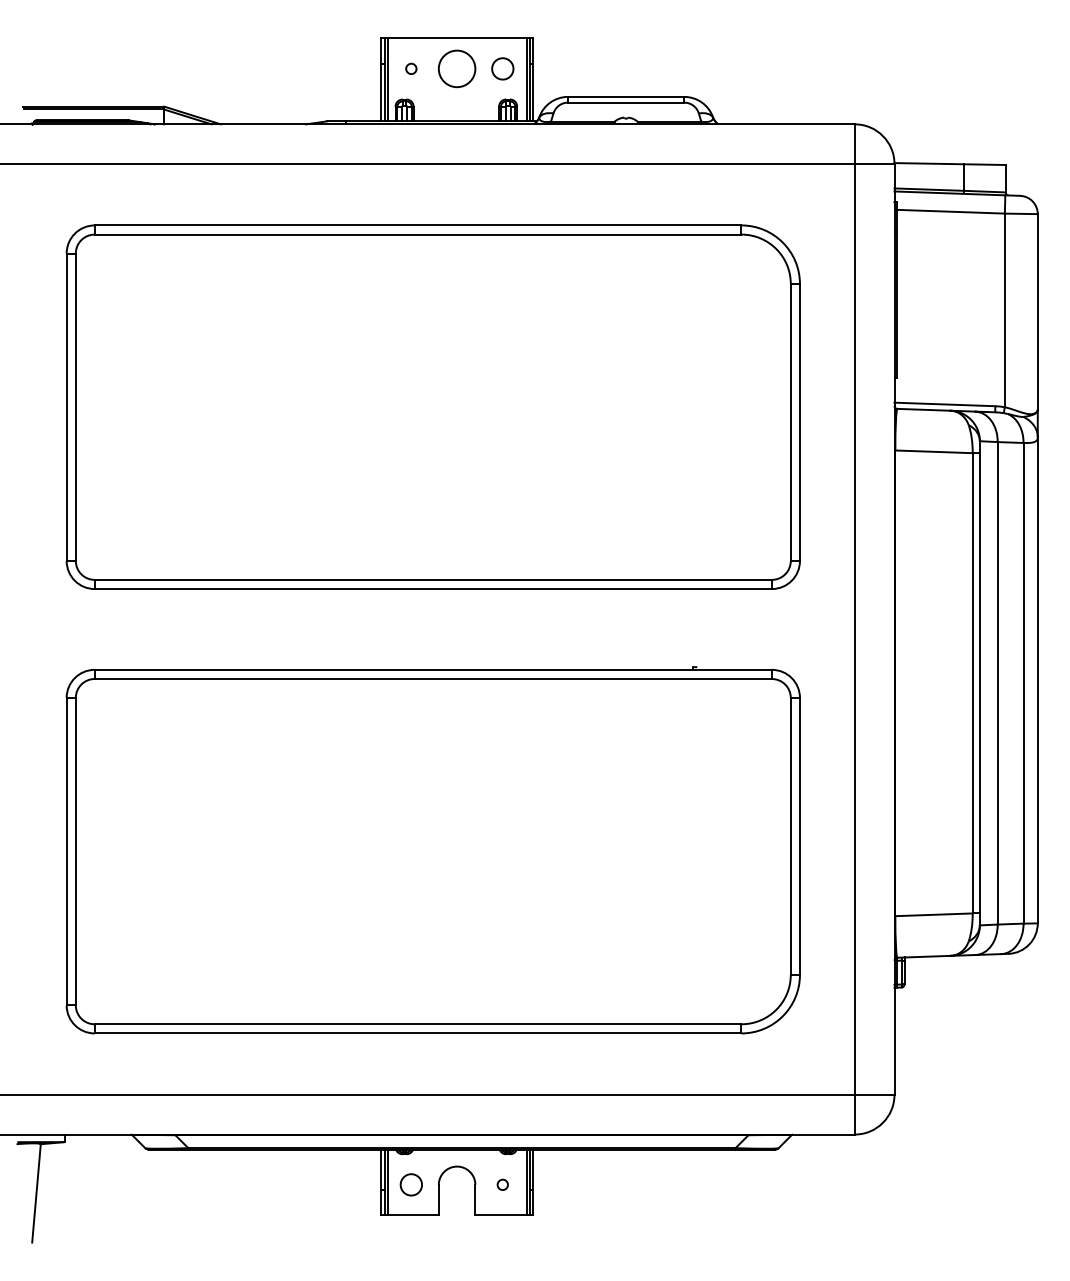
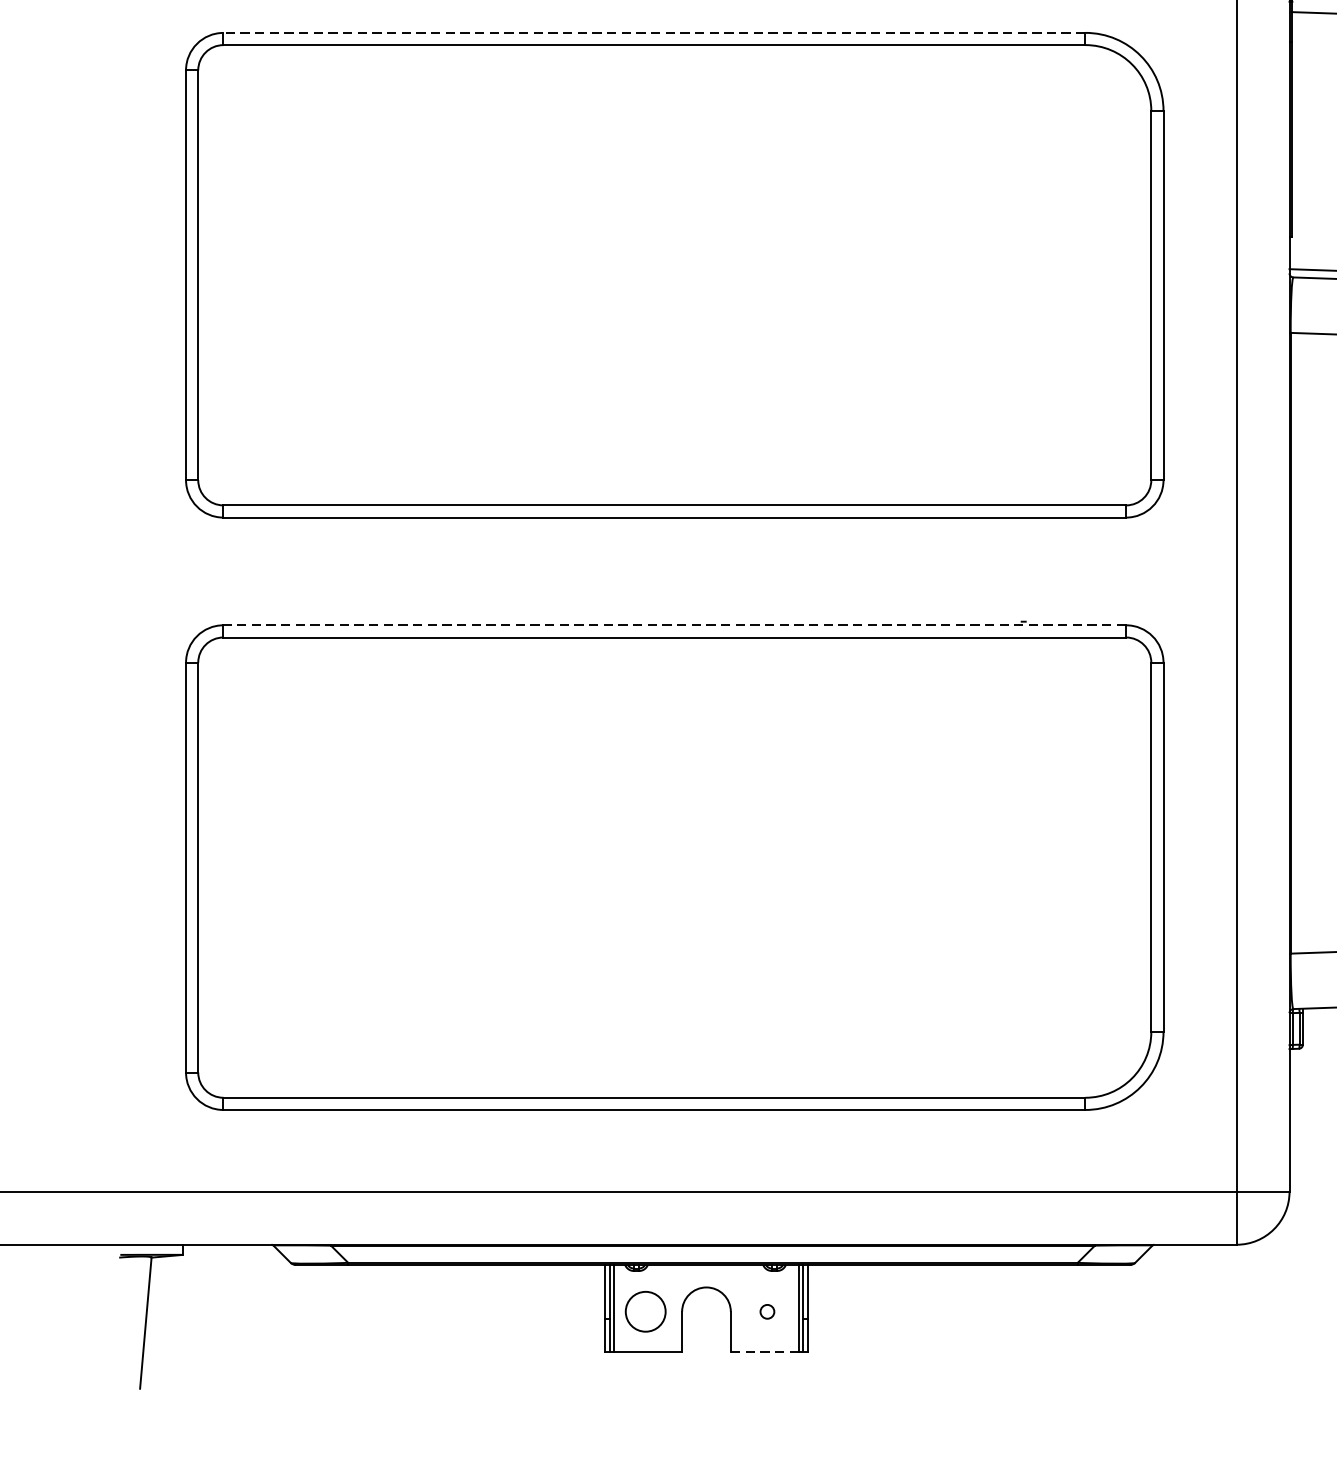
line: (417, 225) -> (653, 32), solid -> dashed
line: (433, 669) -> (675, 624), solid -> dashed
circle: (410, 1184) -> (644, 1311), size x1.4
line: (500, 1215) -> (764, 1352), solid -> dashed

